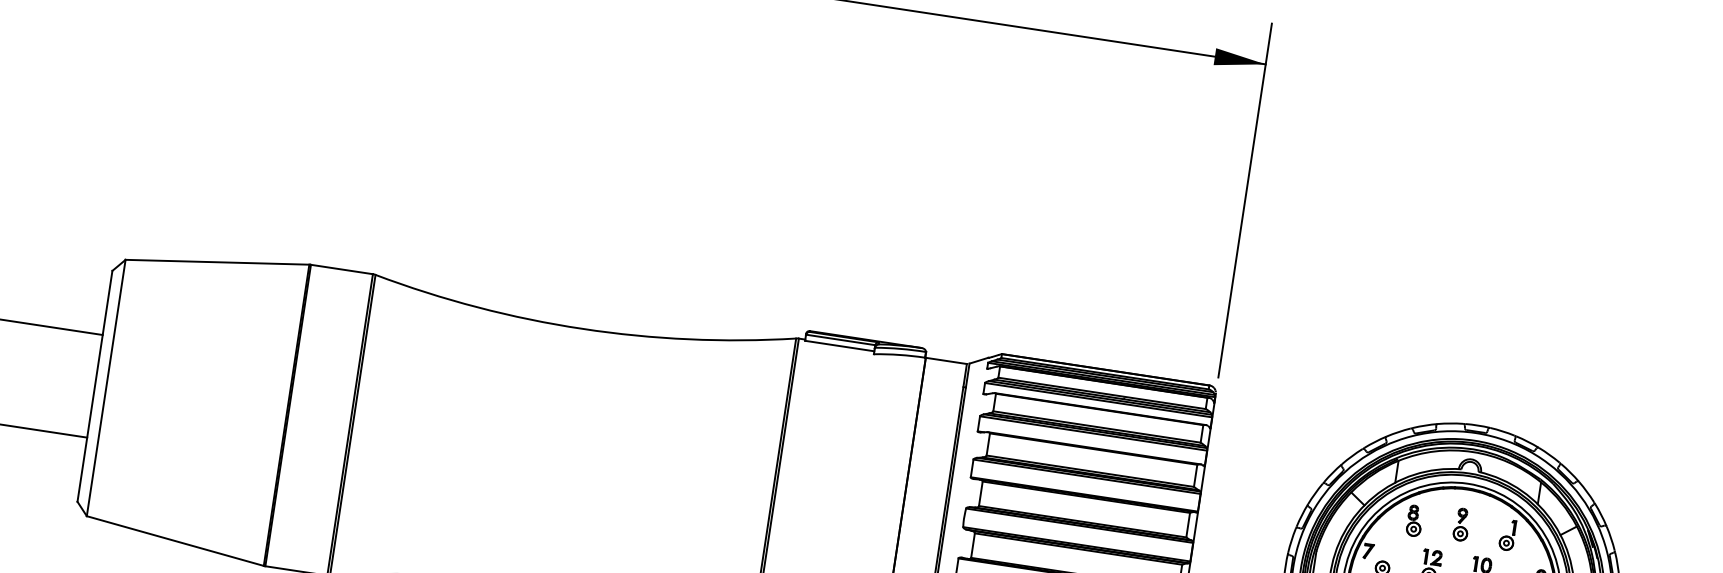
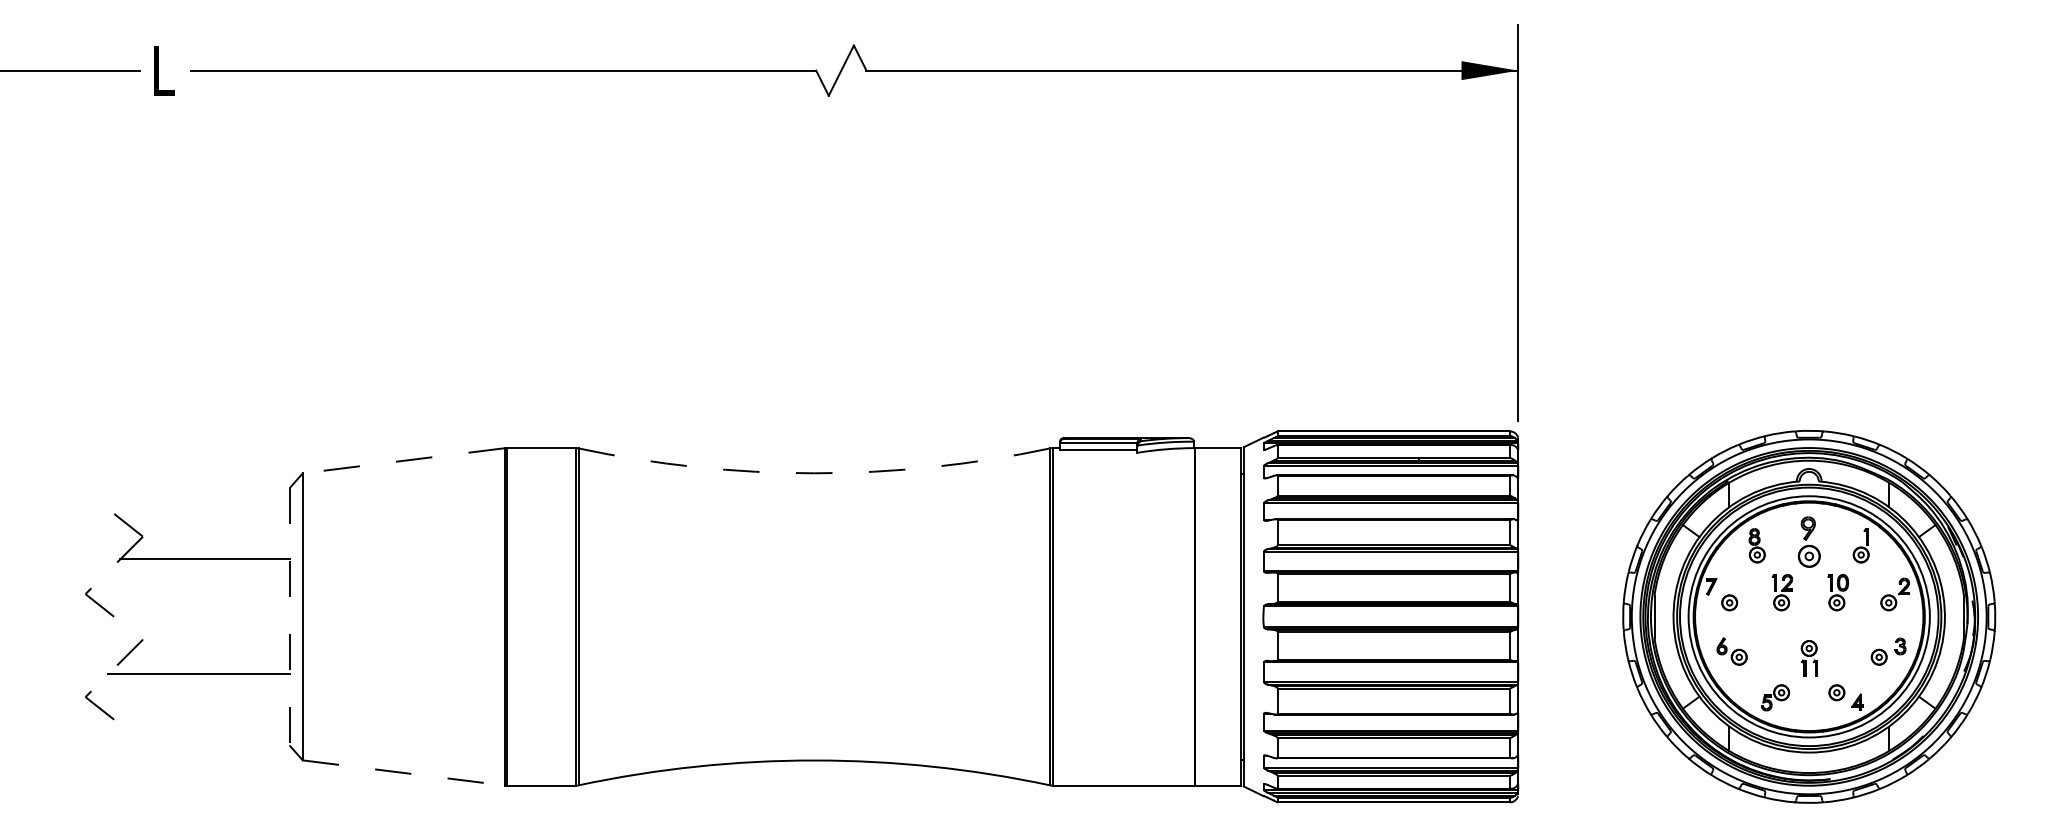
line: (217, 261) -> (403, 460), solid -> dashed
arc: (582, 329) -> (814, 473), solid -> dashed
line: (95, 386) -> (290, 617), solid -> dashed
part: (1461, 524) -> (1808, 541), size x1.4
line: (175, 540) -> (403, 772), solid -> dashed

